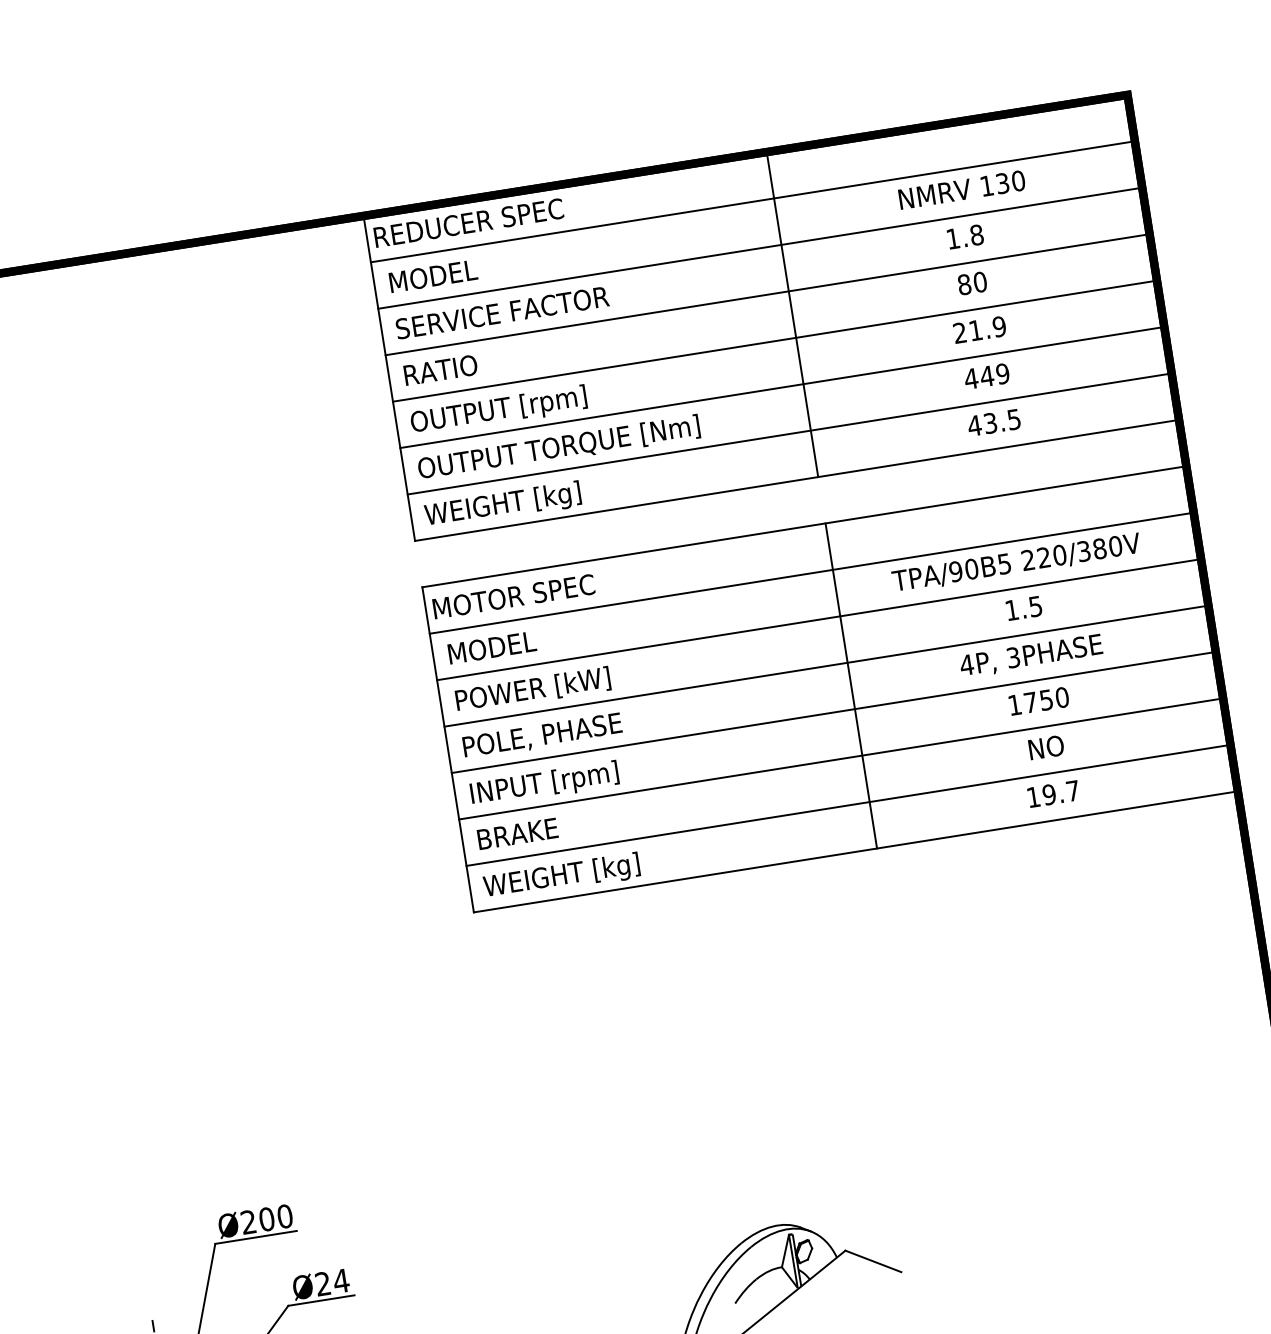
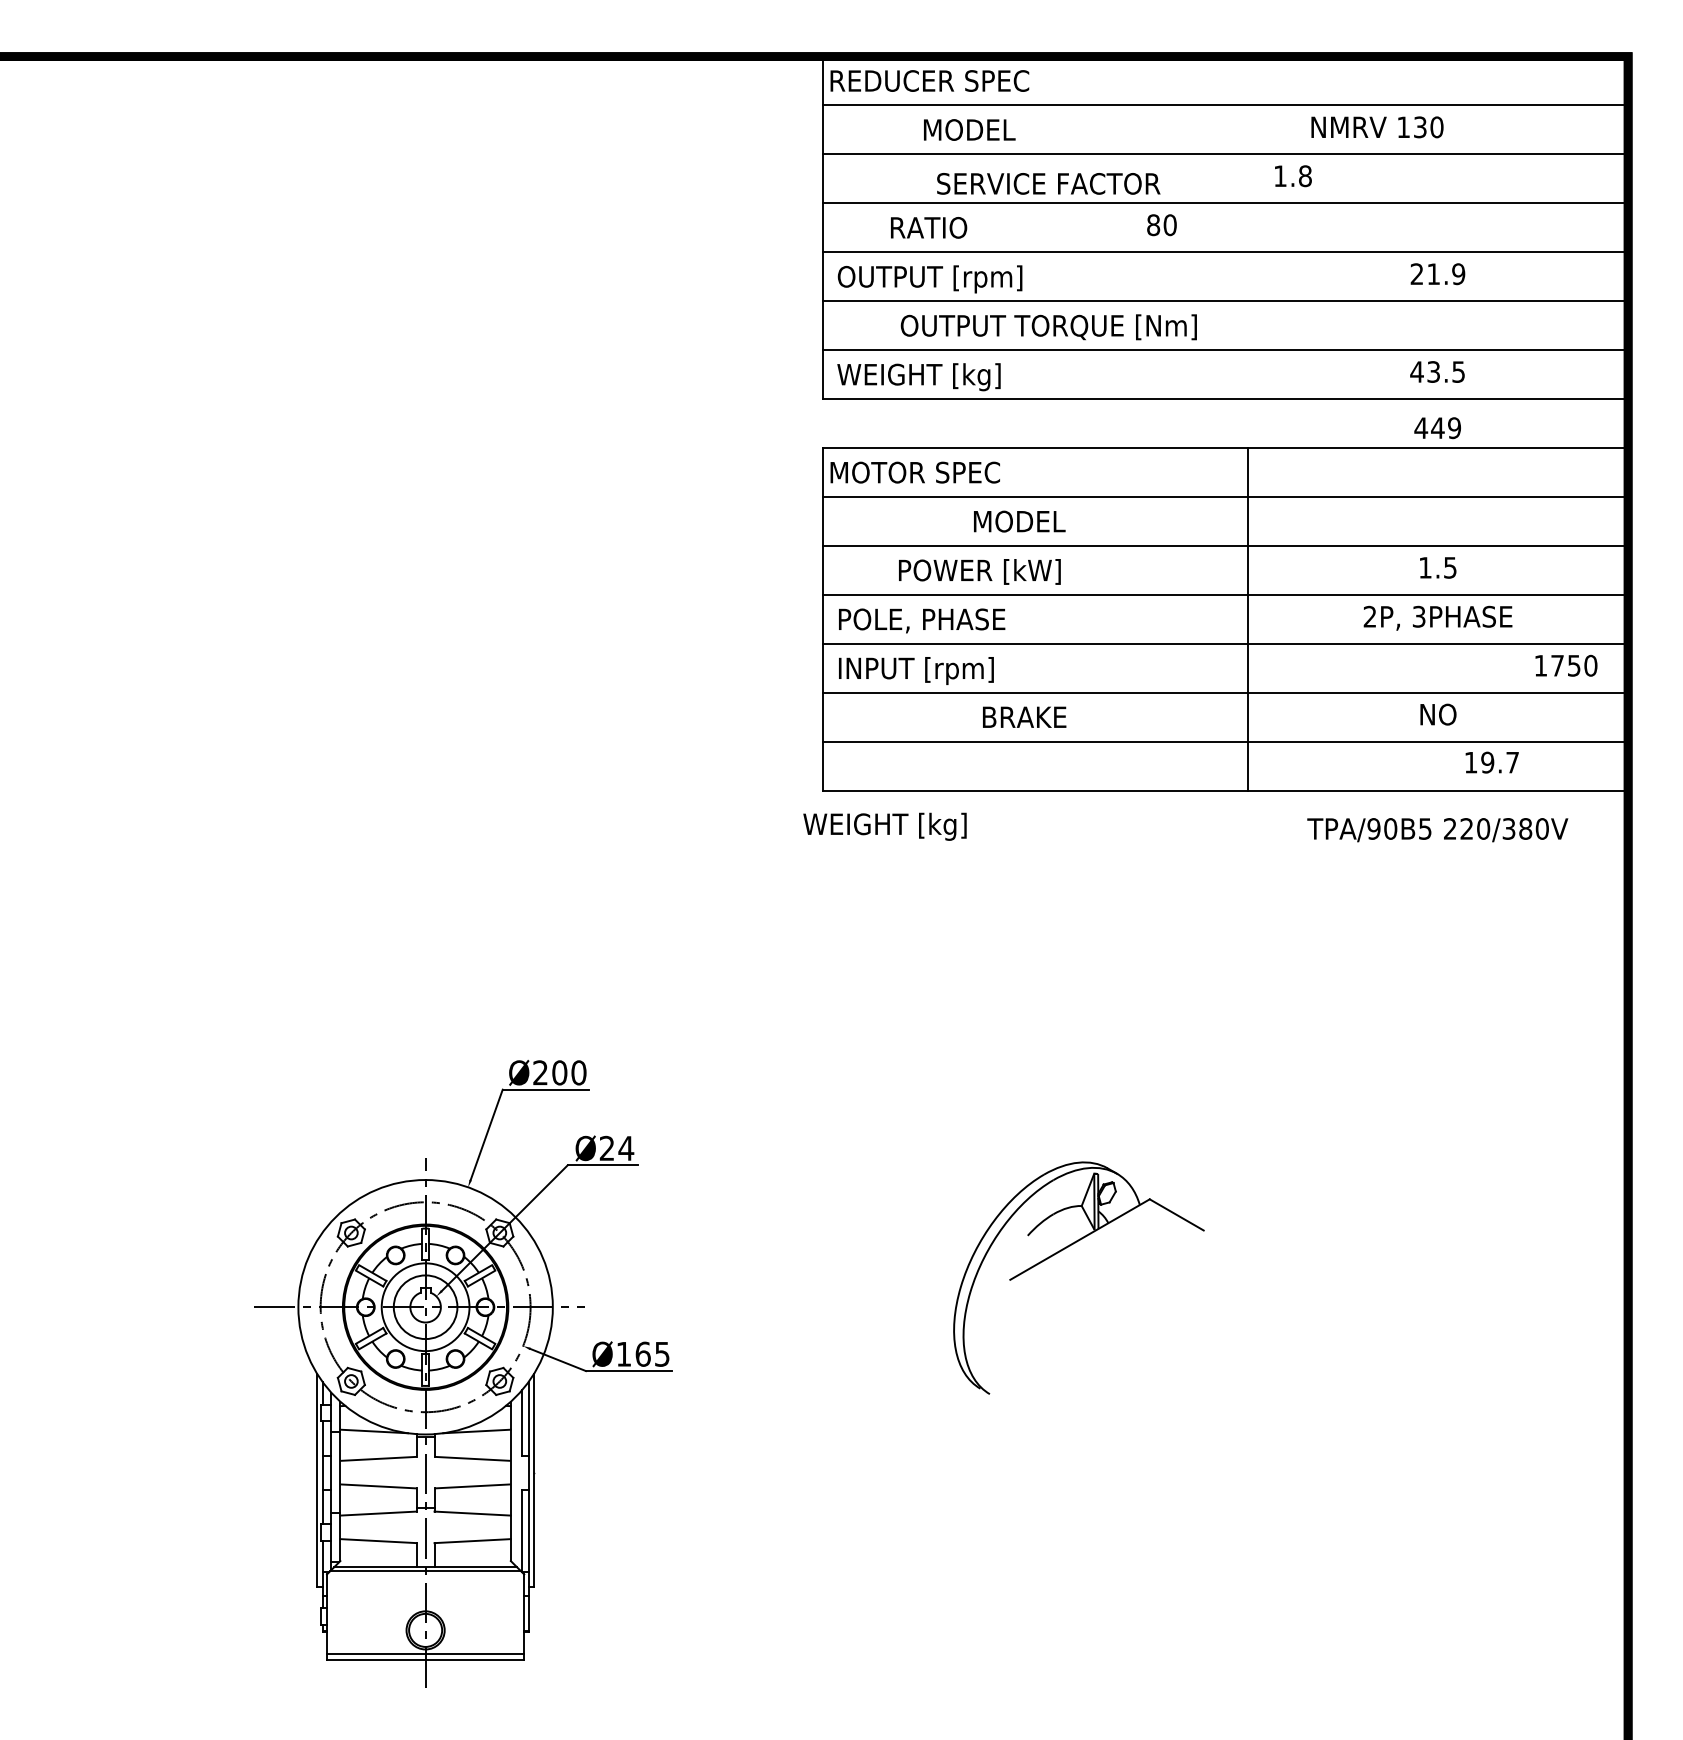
text: (962, 190) -> (1377, 127), moved
text: (965, 237) -> (1293, 176), moved
text: (433, 275) -> (969, 129), moved
text: (972, 283) -> (1161, 225), moved
text: (502, 312) -> (1048, 183), moved
line: (792, 314) -> (1247, 227), removed
text: (441, 369) -> (929, 227), moved
text: (986, 376) -> (1437, 428), moved
text: (558, 448) -> (1048, 327), moved
text: (1016, 563) -> (1437, 830), moved
text: (492, 647) -> (1019, 521), moved
text: (966, 664) -> (1369, 616), 4P, -> 2P,
text: (532, 689) -> (979, 571), moved
text: (1039, 700) -> (1566, 665), moved
text: (1052, 794) -> (1491, 762), moved
text: (517, 833) -> (1024, 716), moved
text: (561, 876) -> (884, 826), moved

